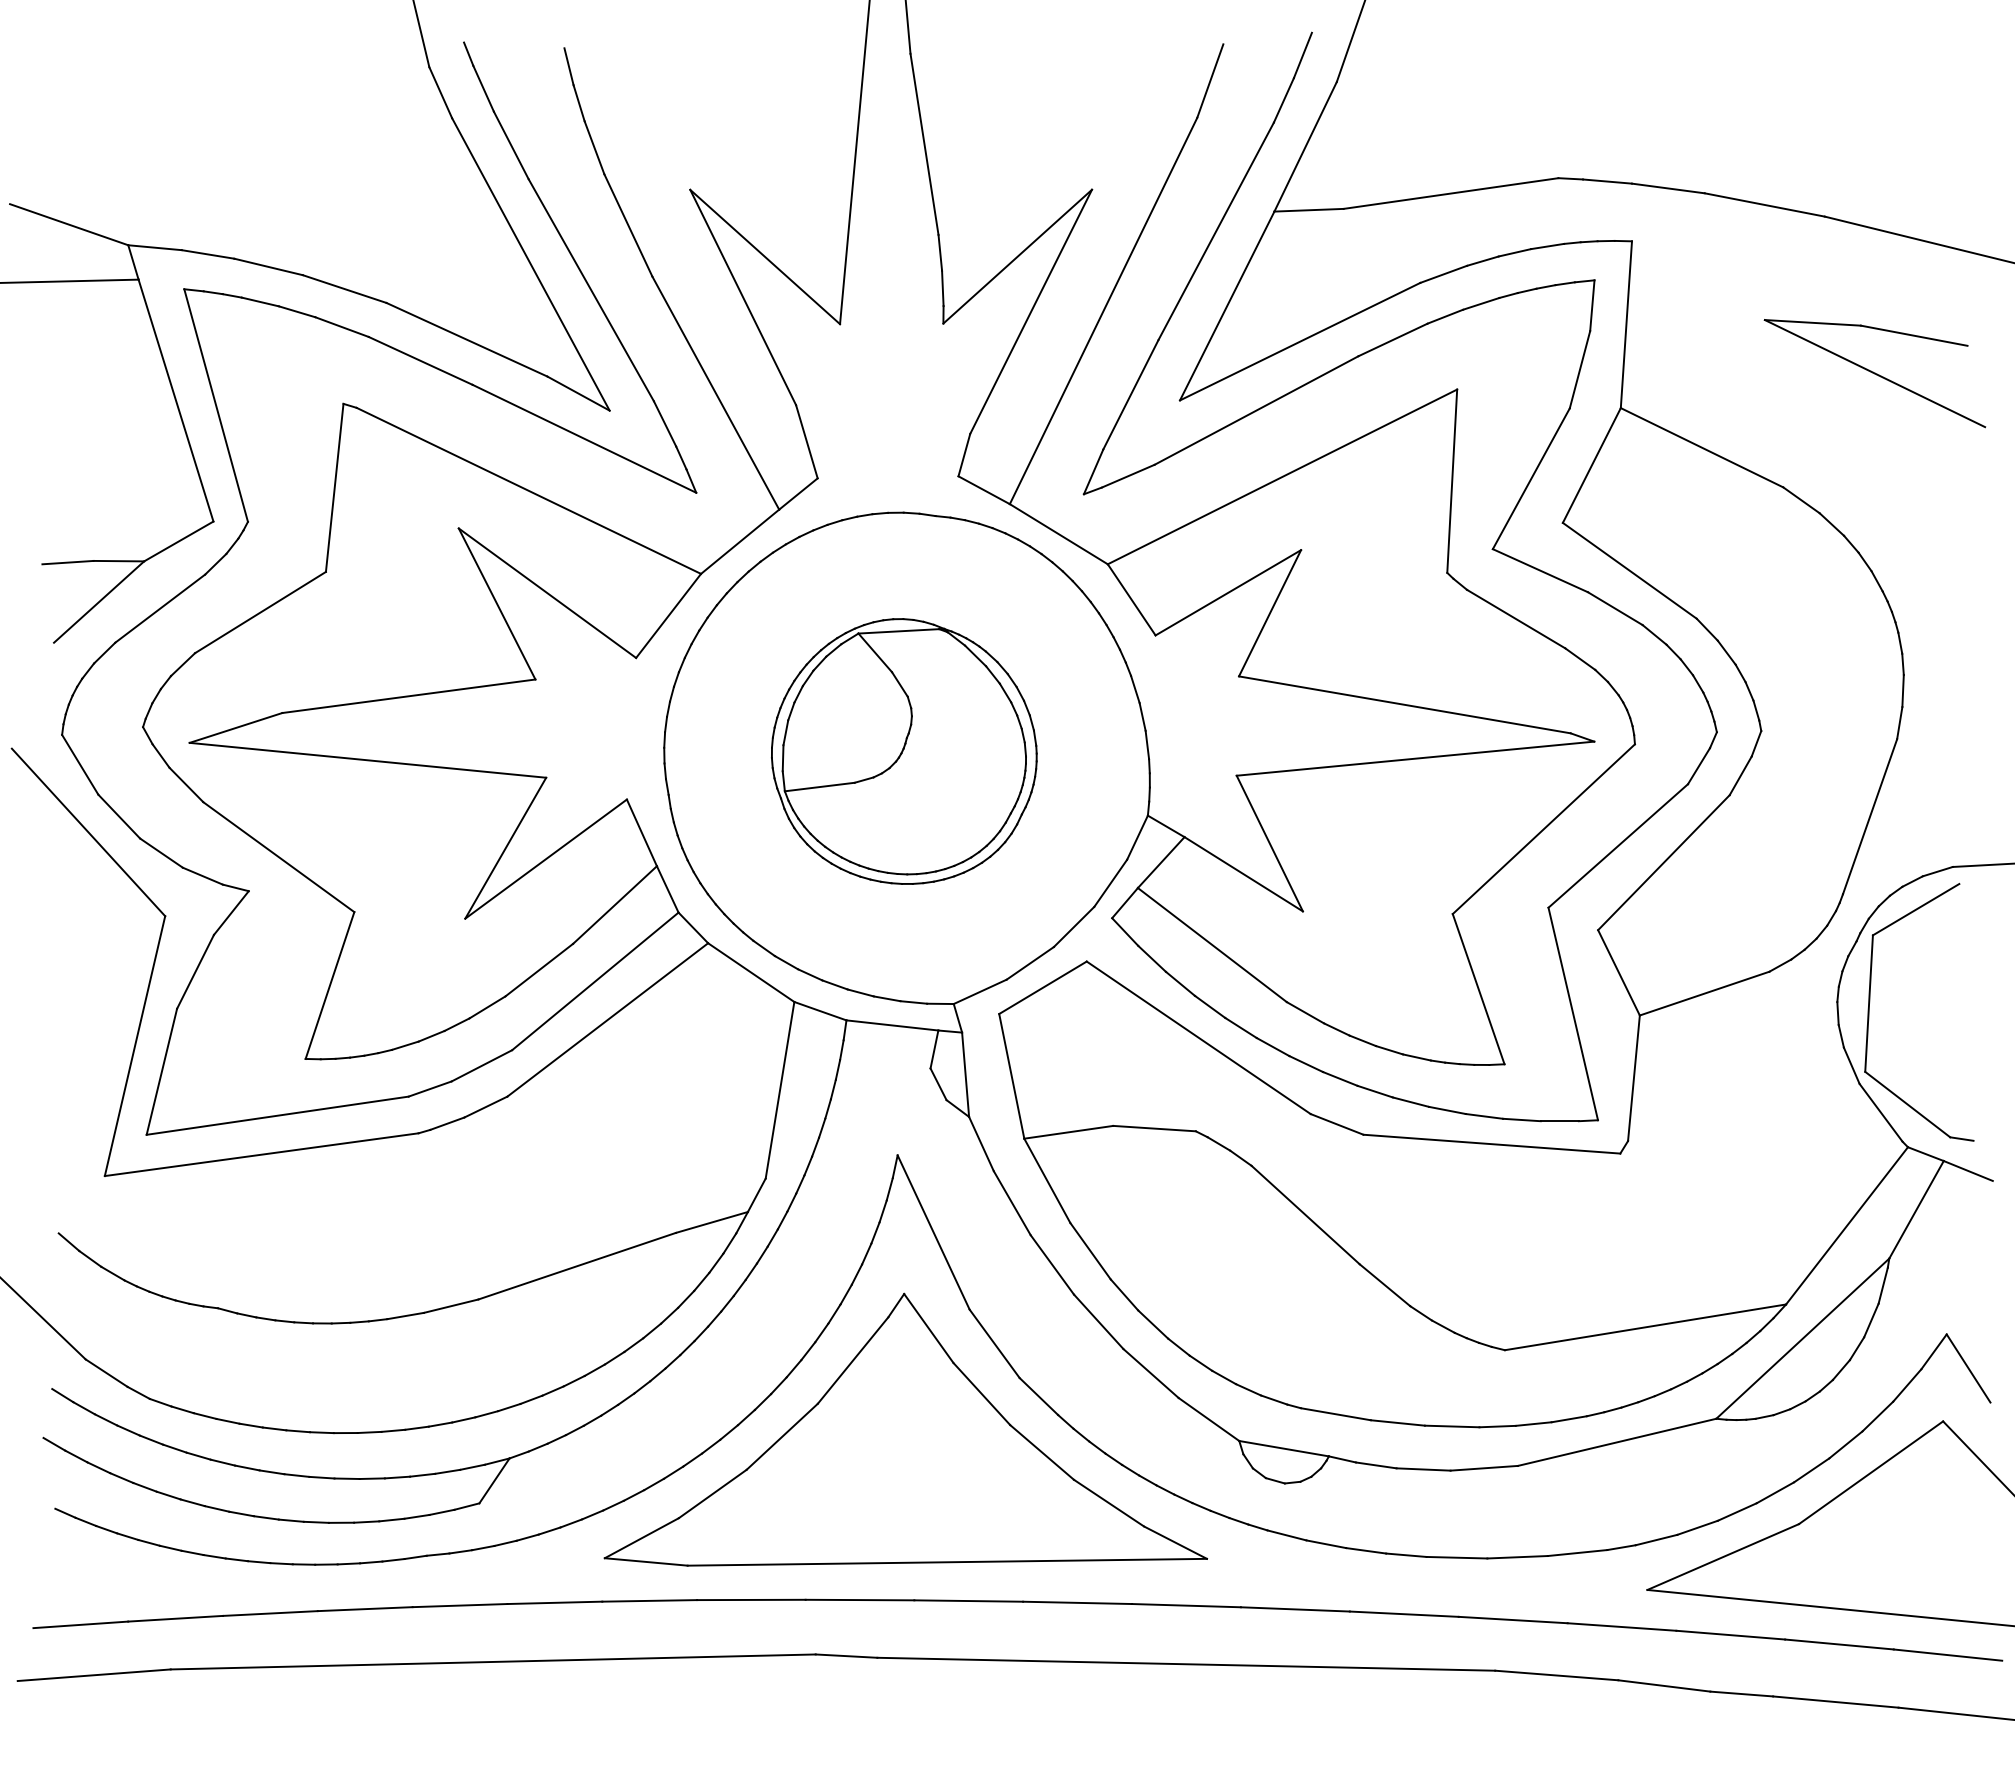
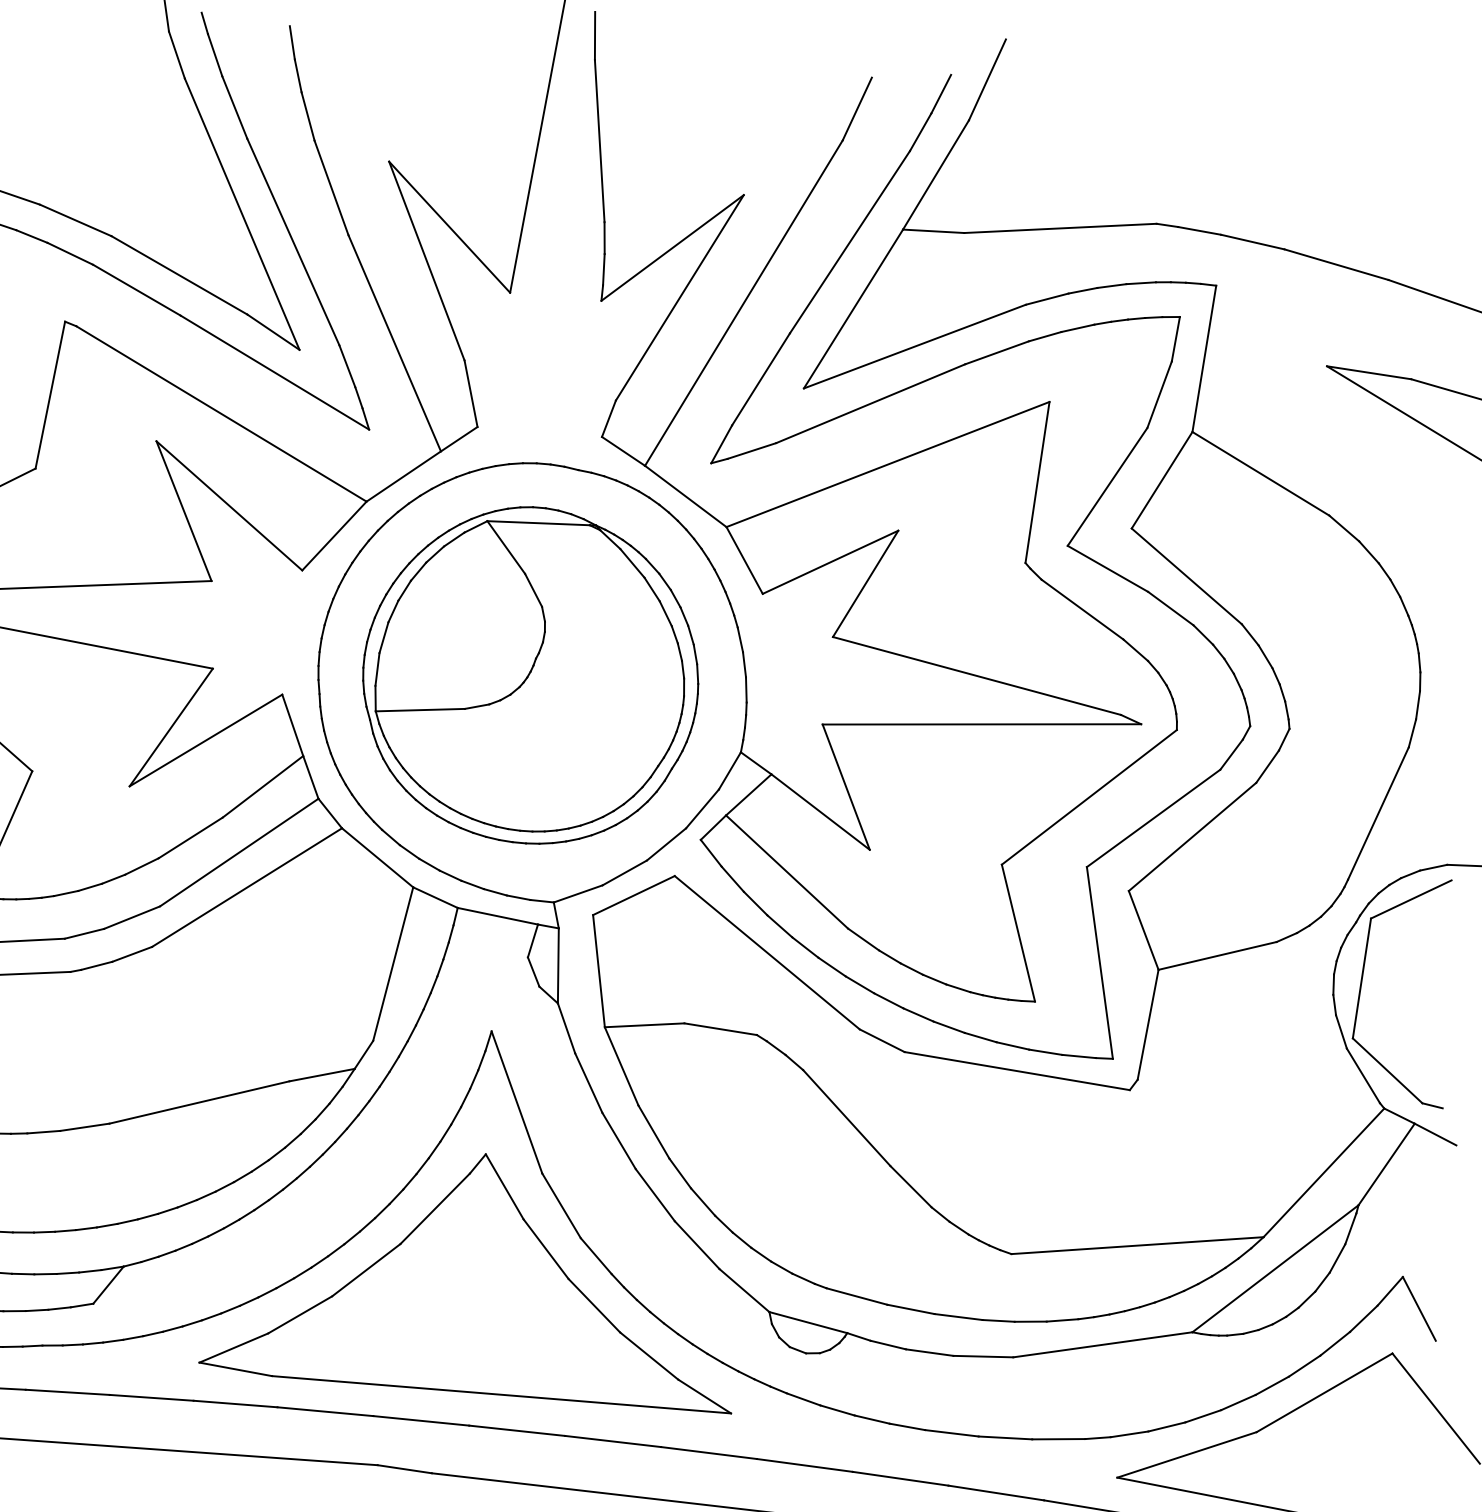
part: (904, 751) -> (531, 675), size x1.43

